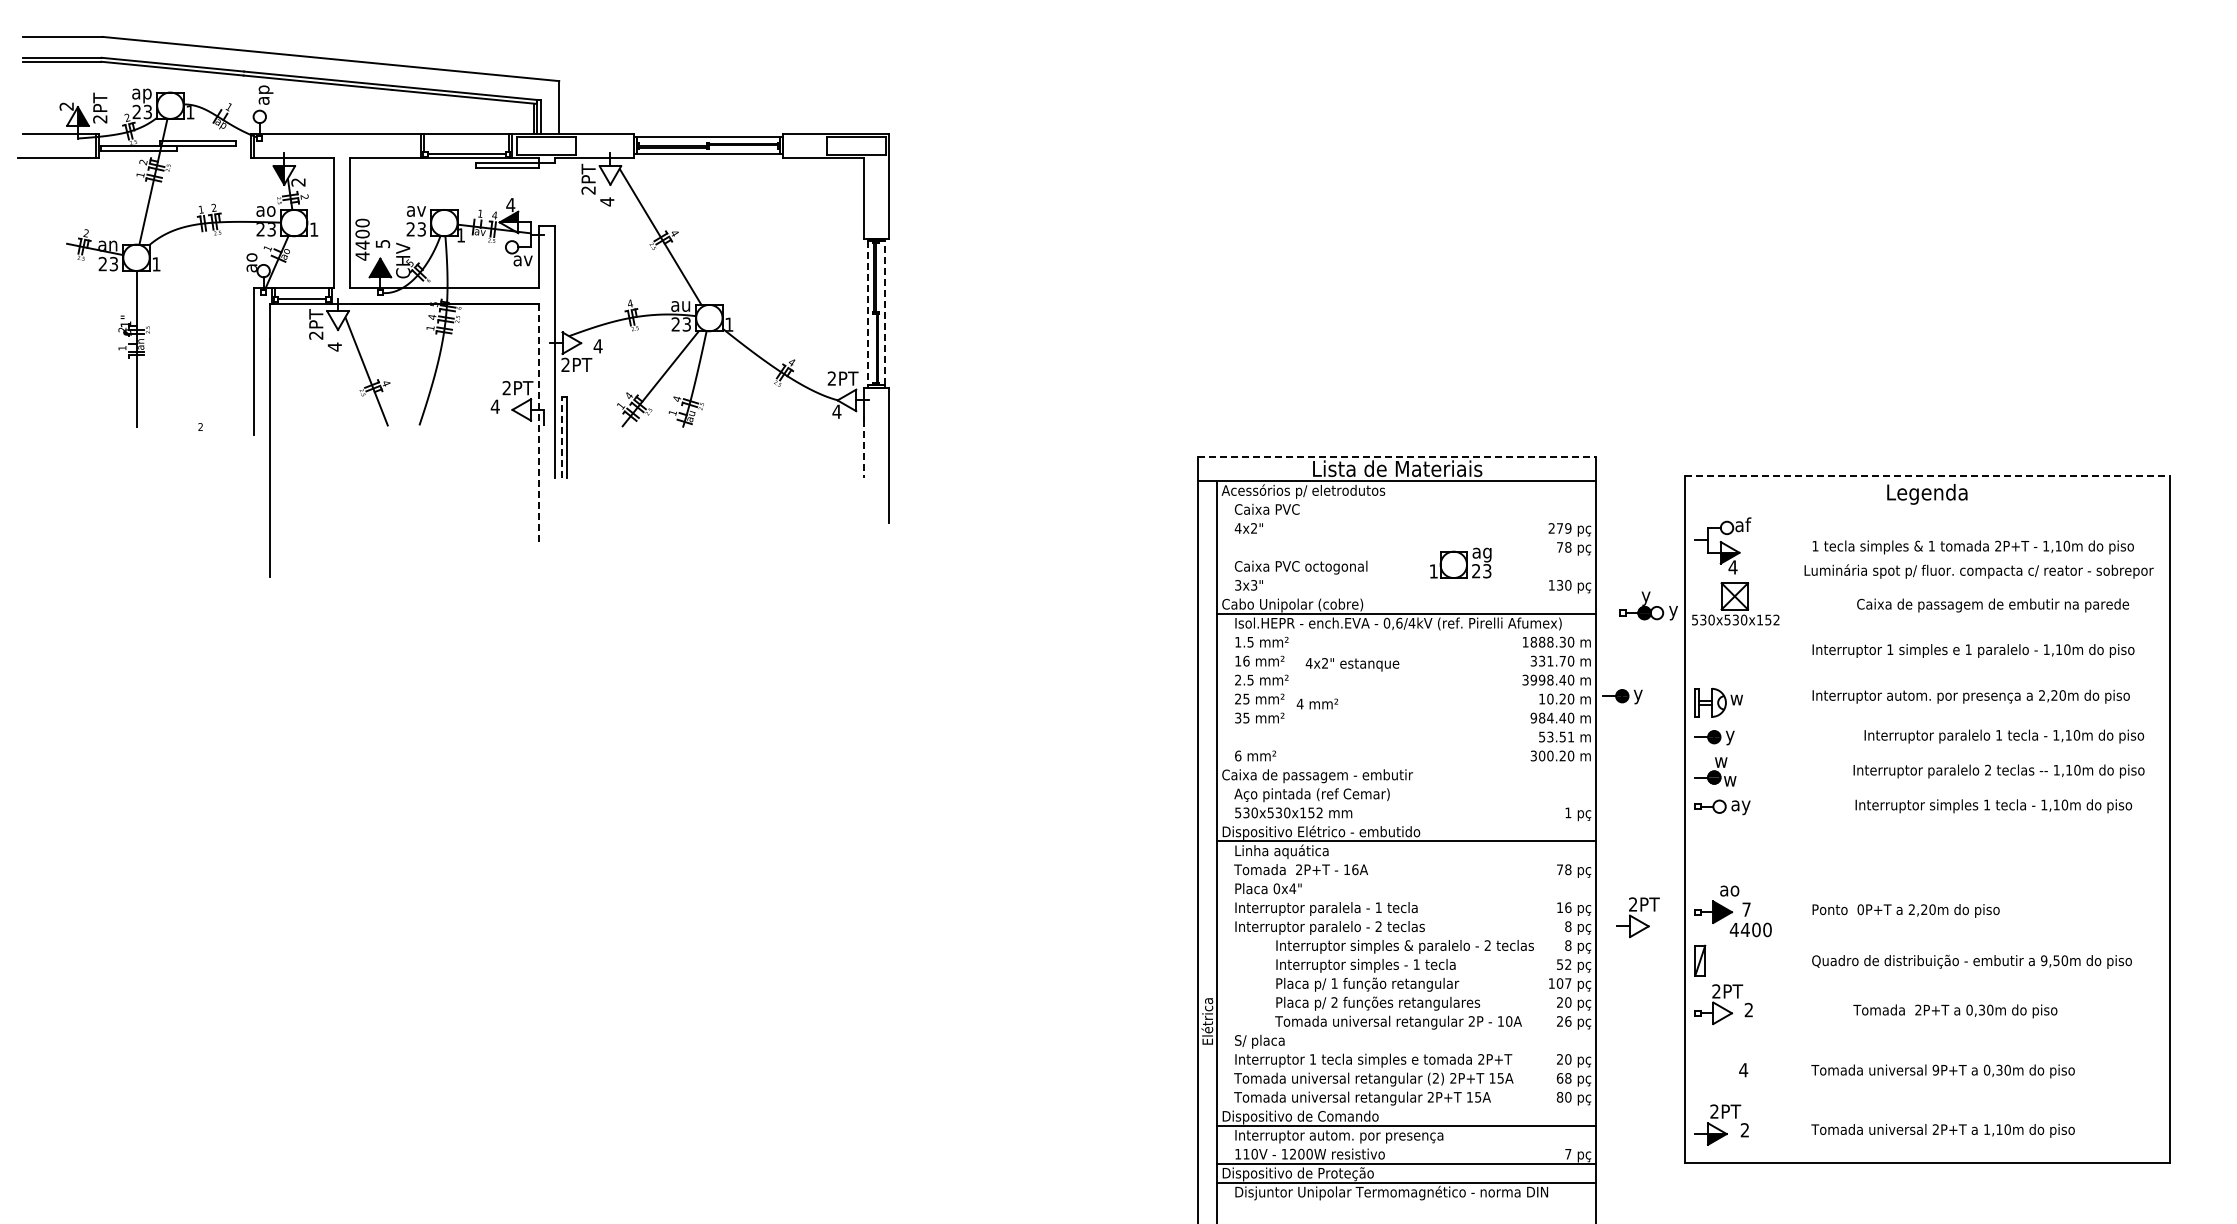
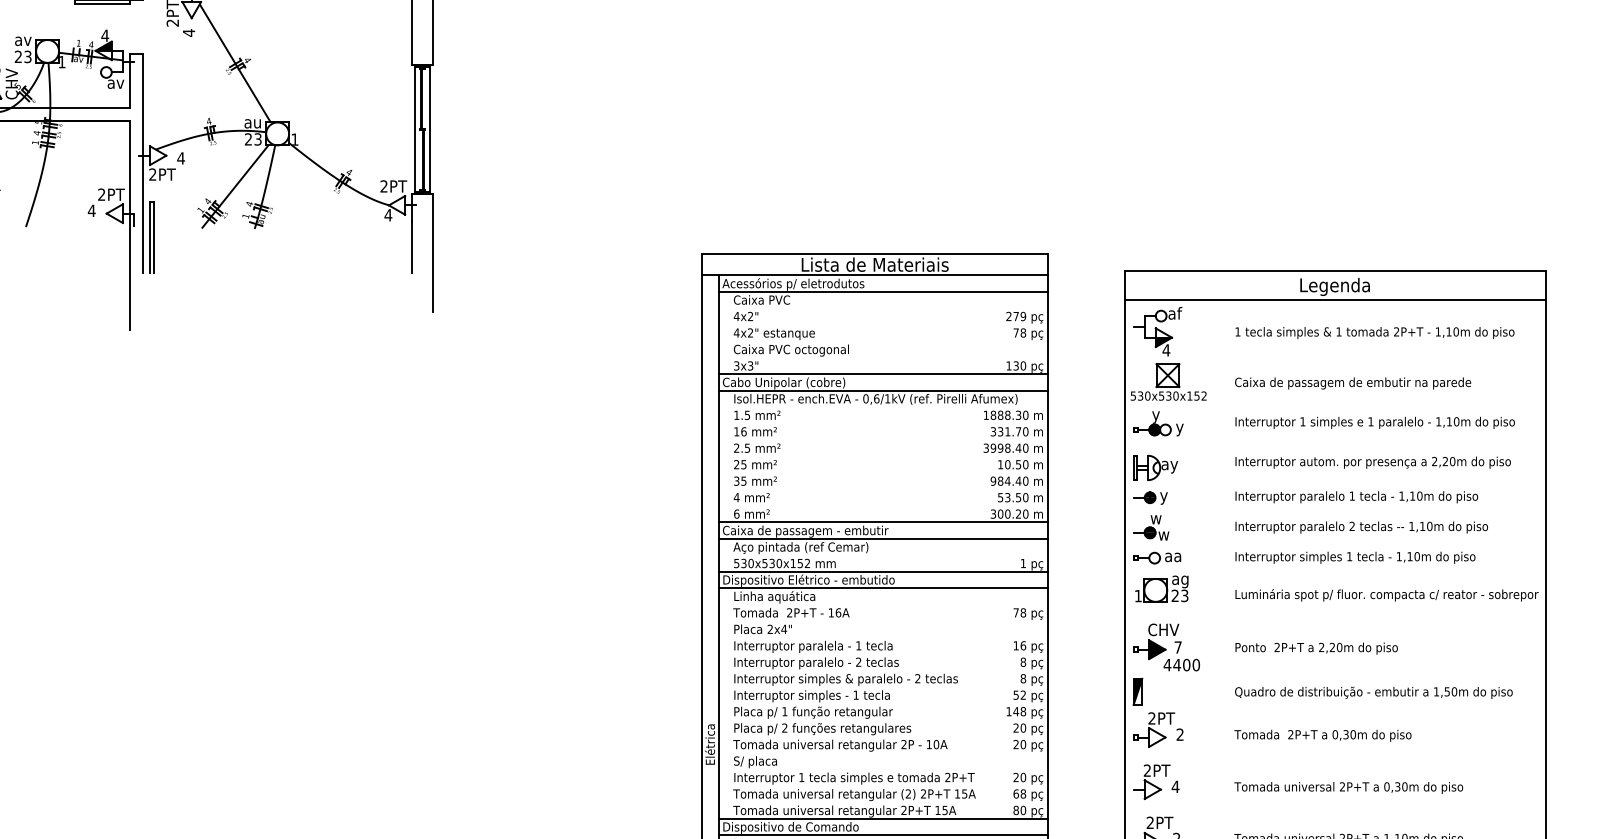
line: (867, 313) -> (414, 129), dashed -> solid
line: (884, 313) -> (429, 129), dashed -> solid
line: (538, 424) -> (129, 226), dashed -> solid
line: (562, 436) -> (150, 236), dashed -> solid
line: (863, 448) -> (411, 247), dashed -> solid
line: (1397, 456) -> (875, 254), dashed -> solid
line: (1927, 475) -> (1335, 270), dashed -> solid
line: (1406, 500) -> (882, 292), added
line: (1926, 509) -> (1334, 300), added
part: (1460, 562) -> (1161, 588), moved
text: (1978, 571) -> (1386, 595), moved
line: (1406, 594) -> (882, 373), added
part: (1648, 605) -> (1158, 423), moved
text: (1993, 605) -> (1353, 383), moved
text: (1411, 623) -> (887, 399), 0,6/4kV -> 0,6/1kV
text: (1352, 664) -> (774, 333), moved
part: (1622, 696) -> (1070, 462), removed
text: (1562, 698) -> (1018, 464), 10.20 -> 10.50
text: (1736, 701) -> (1169, 466), w -> ay
text: (1317, 703) -> (751, 497), moved
text: (1570, 736) -> (1025, 497), 53.51 -> 53.50
text: (2004, 736) -> (1356, 497), moved
line: (1406, 765) -> (882, 522), added
text: (1998, 771) -> (1361, 527), moved
line: (1406, 784) -> (882, 538), added
text: (1993, 806) -> (1355, 557), moved
text: (1745, 807) -> (1177, 558), ay -> aa
line: (1406, 822) -> (882, 571), added
text: (1276, 888) -> (770, 629), 0x4" -> 2x4"
text: (1729, 889) -> (1163, 630), ao -> CHV
text: (1860, 909) -> (1277, 647), 0P+T -> 2P+T
part: (1637, 917) -> (1151, 781), moved
fill: (1700, 960) -> (1138, 691), added
text: (2044, 960) -> (1436, 691), 9,50m -> 1,50m
text: (1563, 983) -> (1019, 711), 107 -> 148
text: (1404, 984) -> (845, 712), moved
text: (1955, 1011) -> (1323, 735), moved
text: (1568, 1021) -> (1023, 744), 26 -> 20
text: (1935, 1070) -> (1342, 787), 9P+T -> 2P+T
line: (1406, 1106) -> (882, 818), added

